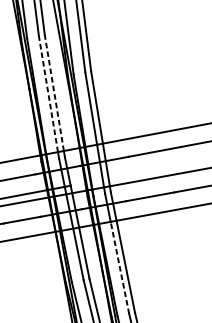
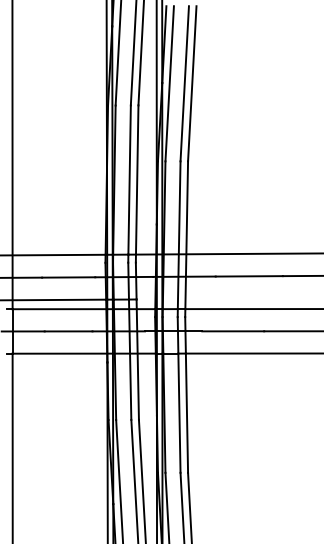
line: (54, 92) -> (137, 179), dashed -> solid
line: (48, 94) -> (129, 180), dashed -> solid
line: (120, 268) -> (179, 413), dashed -> solid

